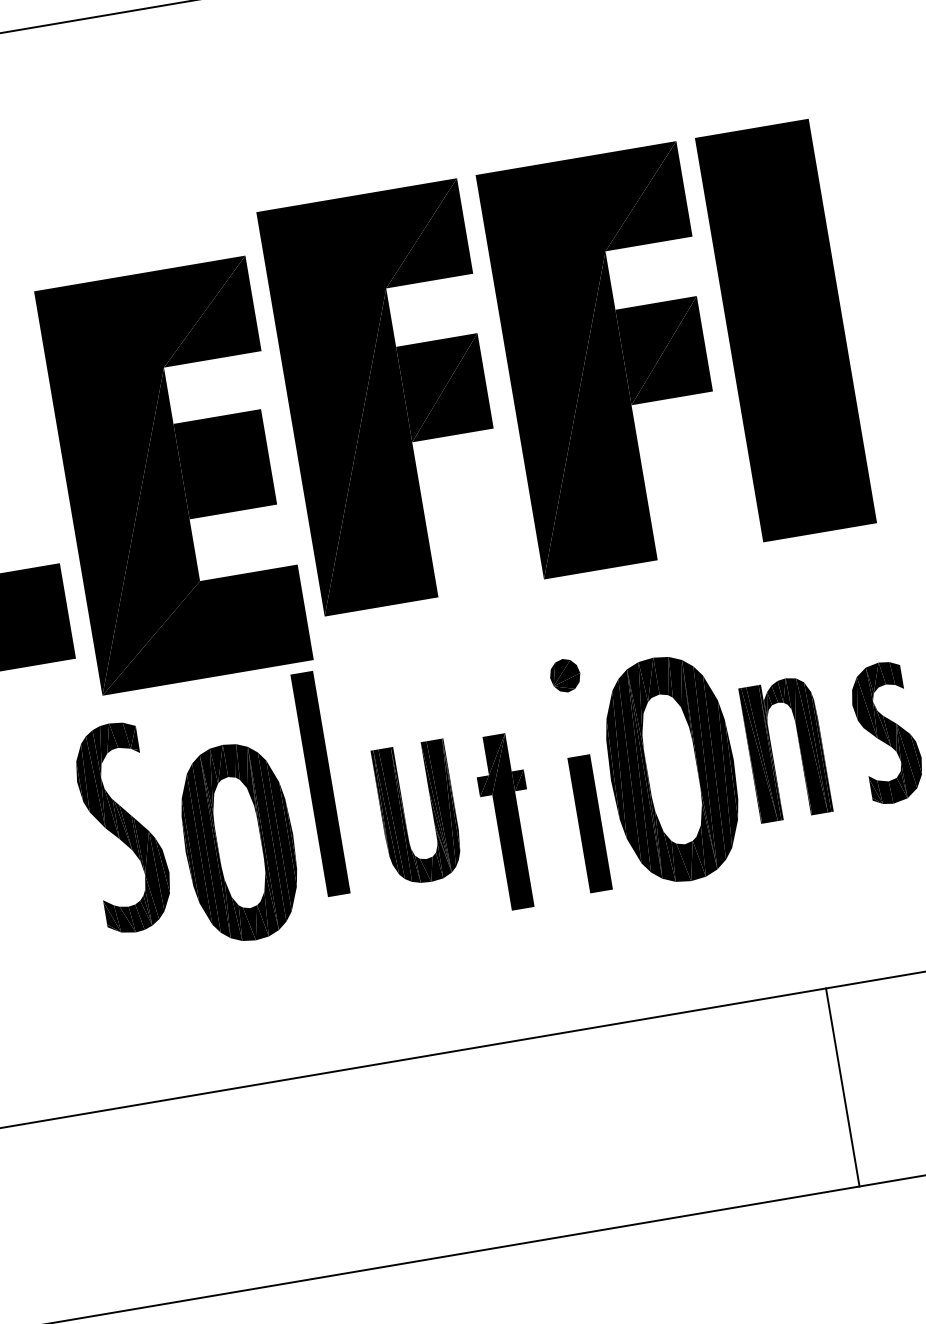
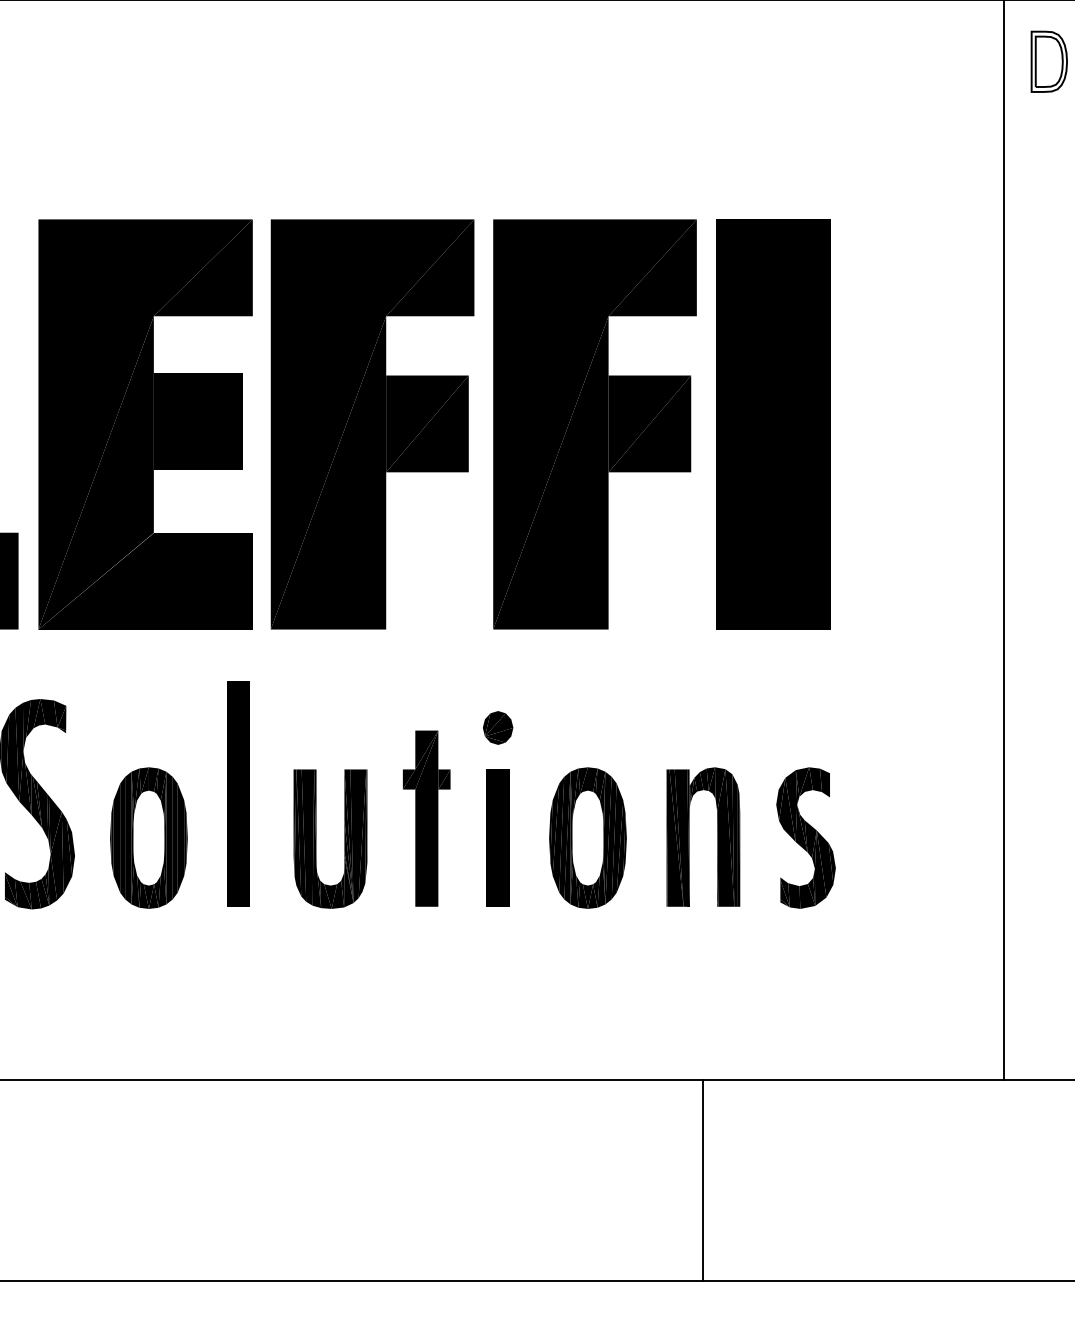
part: (173, 475) -> (145, 424), moved
part: (671, 768) -> (587, 837), size x0.62
part: (508, 821) -> (426, 818), moved
part: (589, 823) -> (497, 837), moved
part: (238, 842) -> (148, 837), size x0.71

